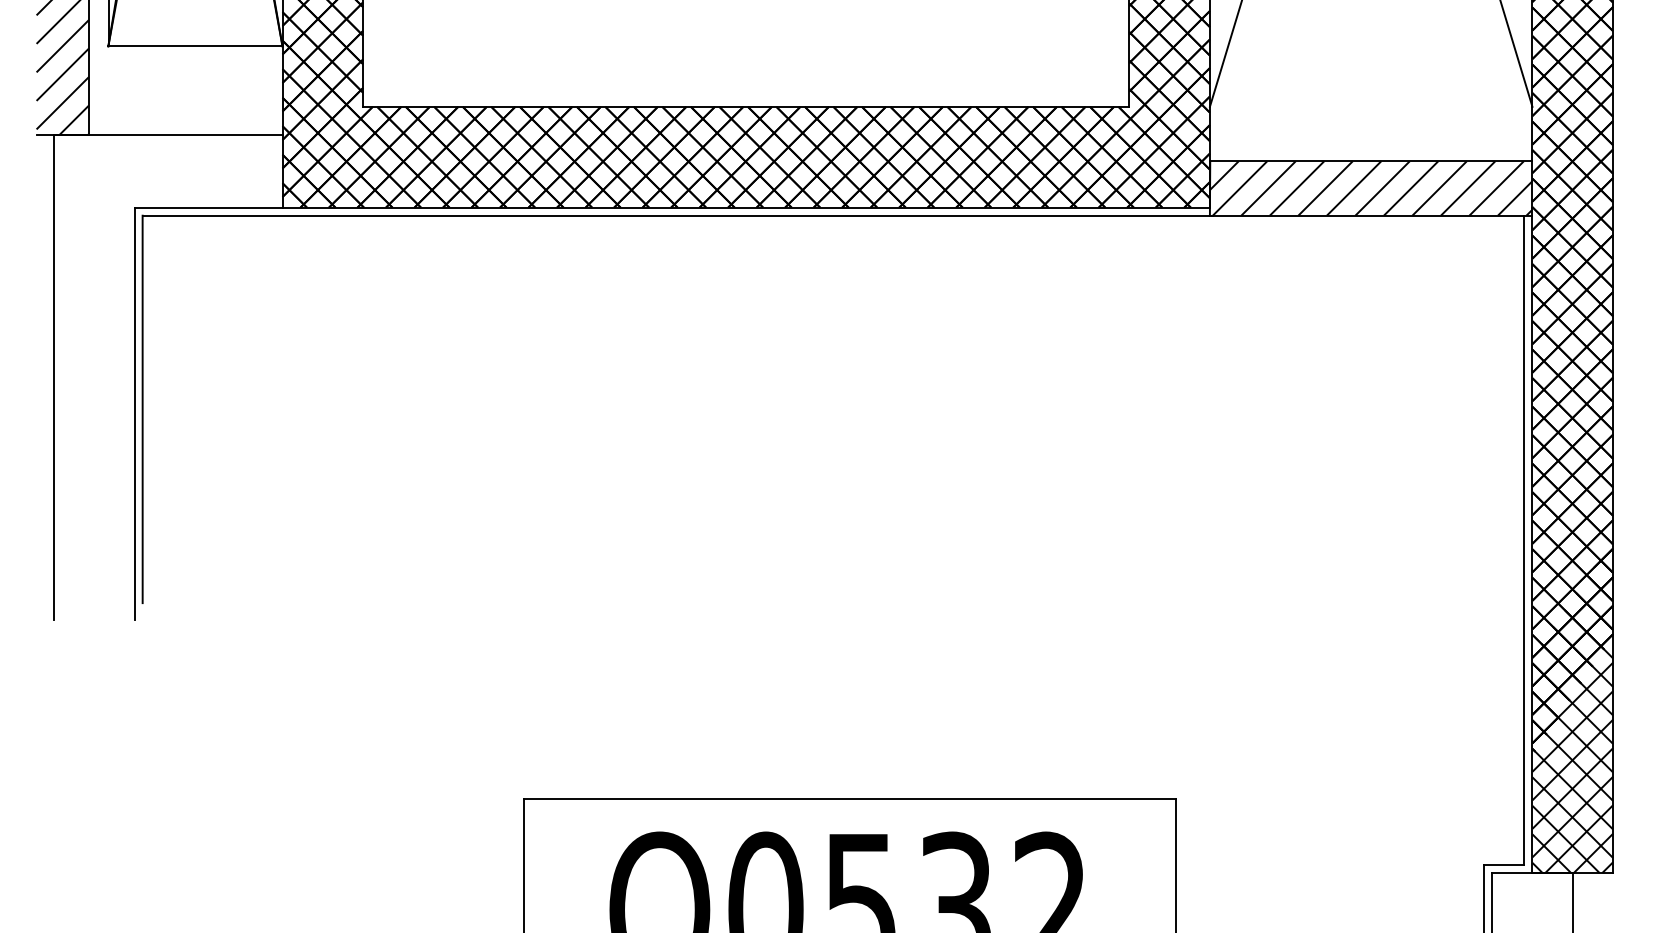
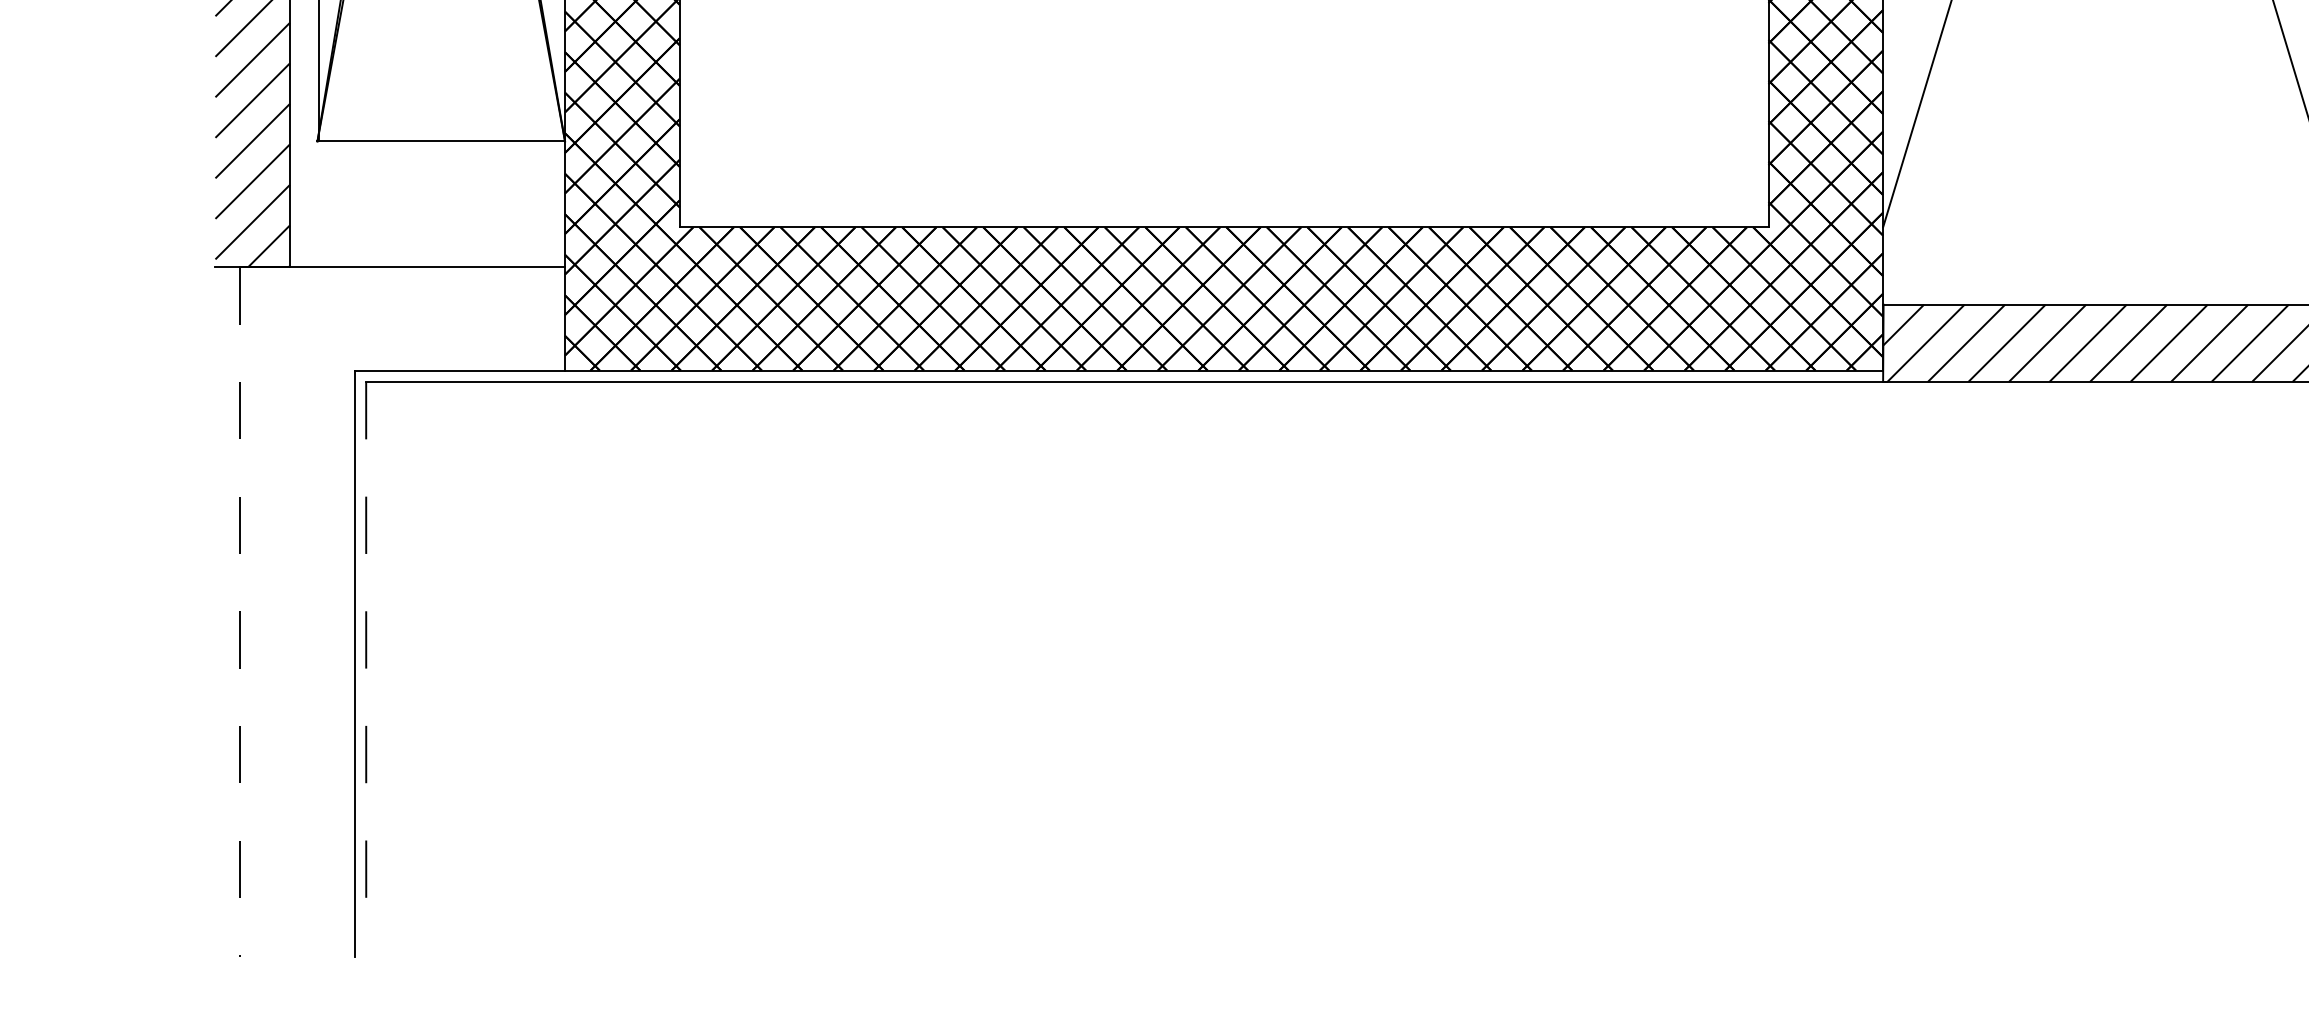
line: (53, 377) -> (239, 612), solid -> dashed
line: (142, 409) -> (366, 657), solid -> dashed

